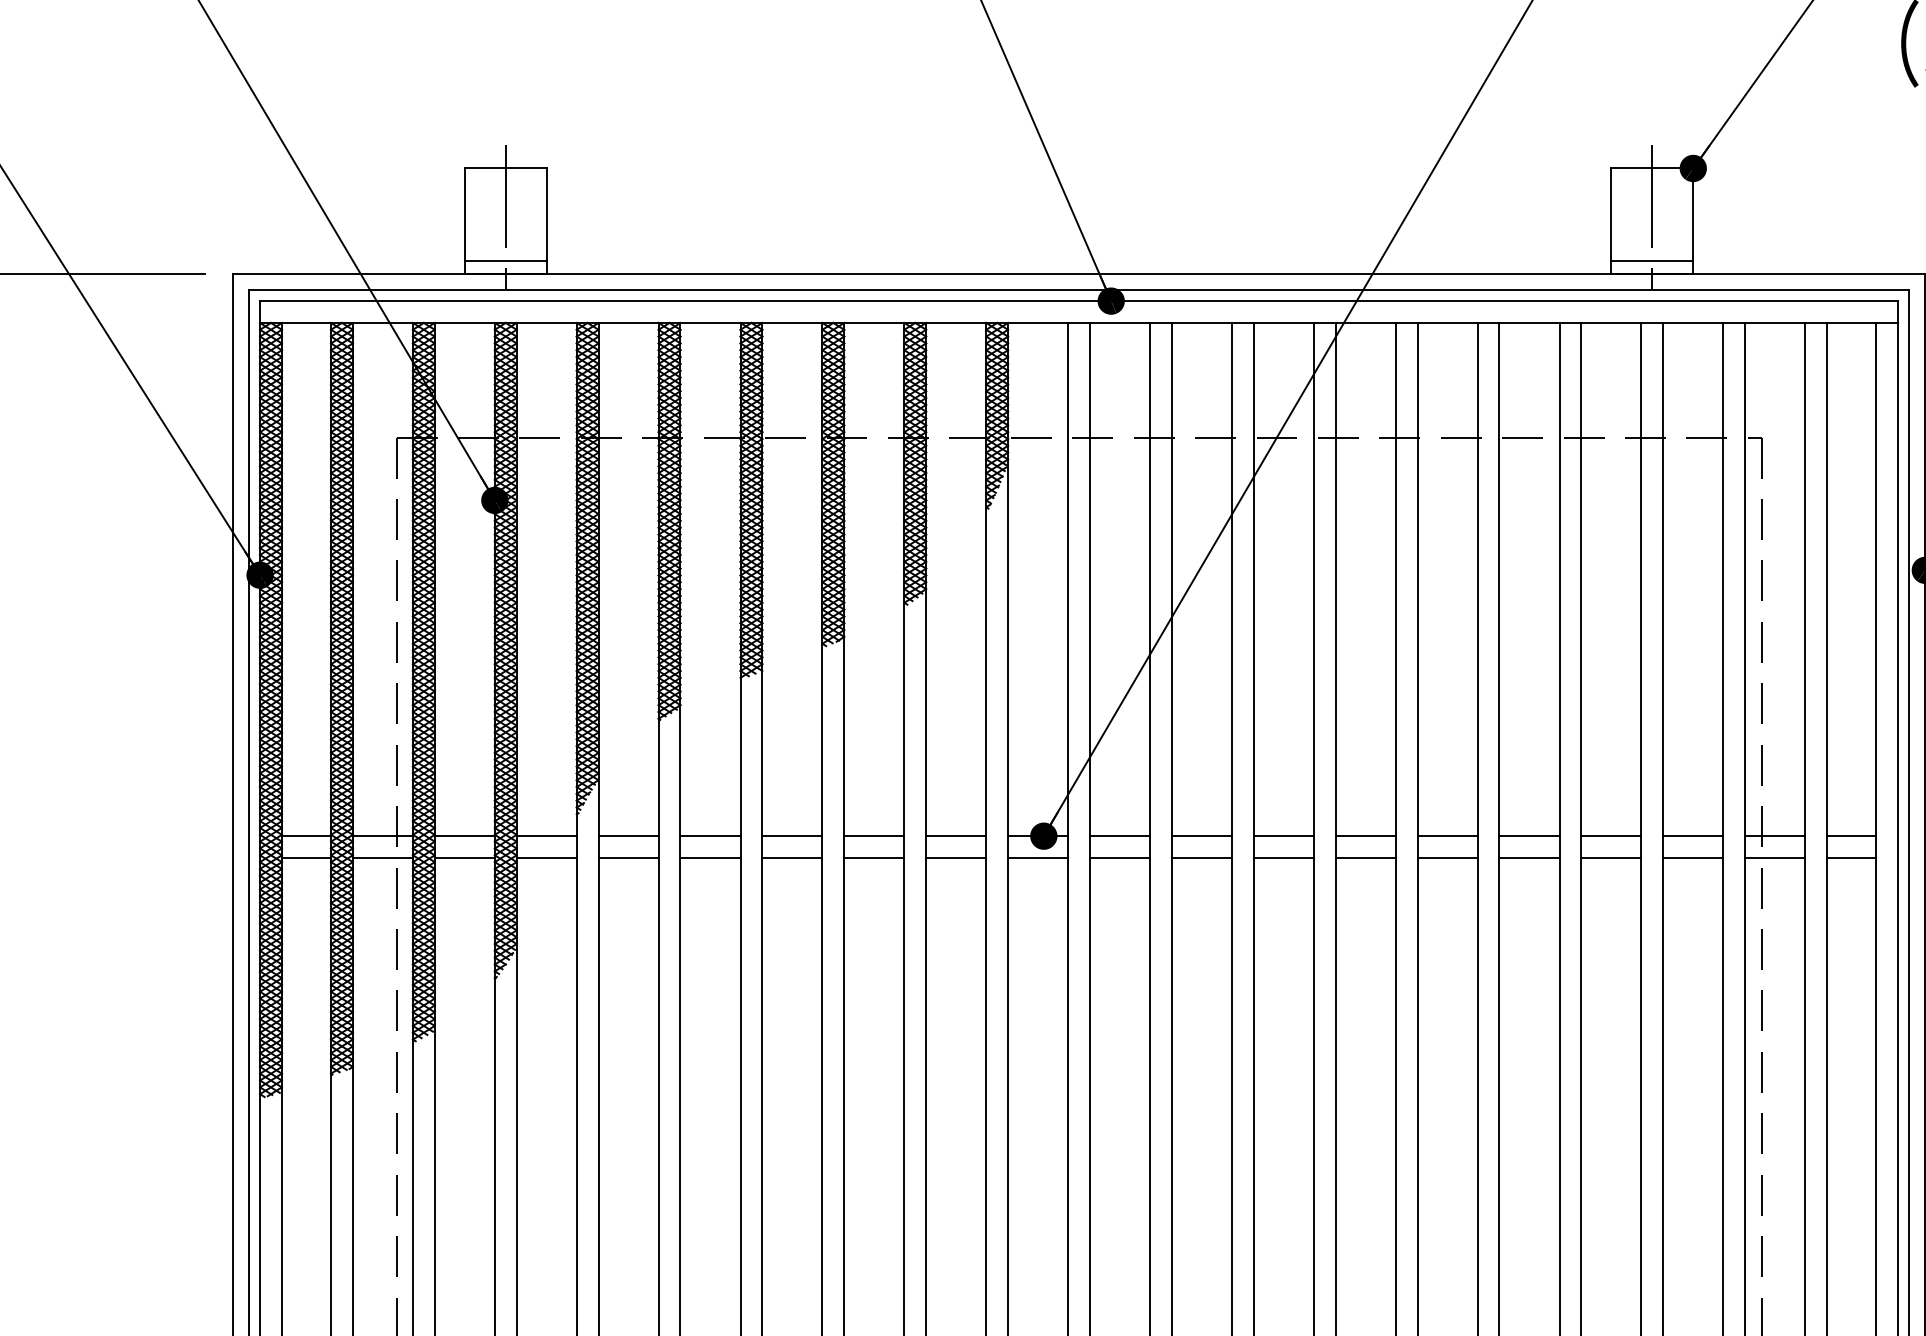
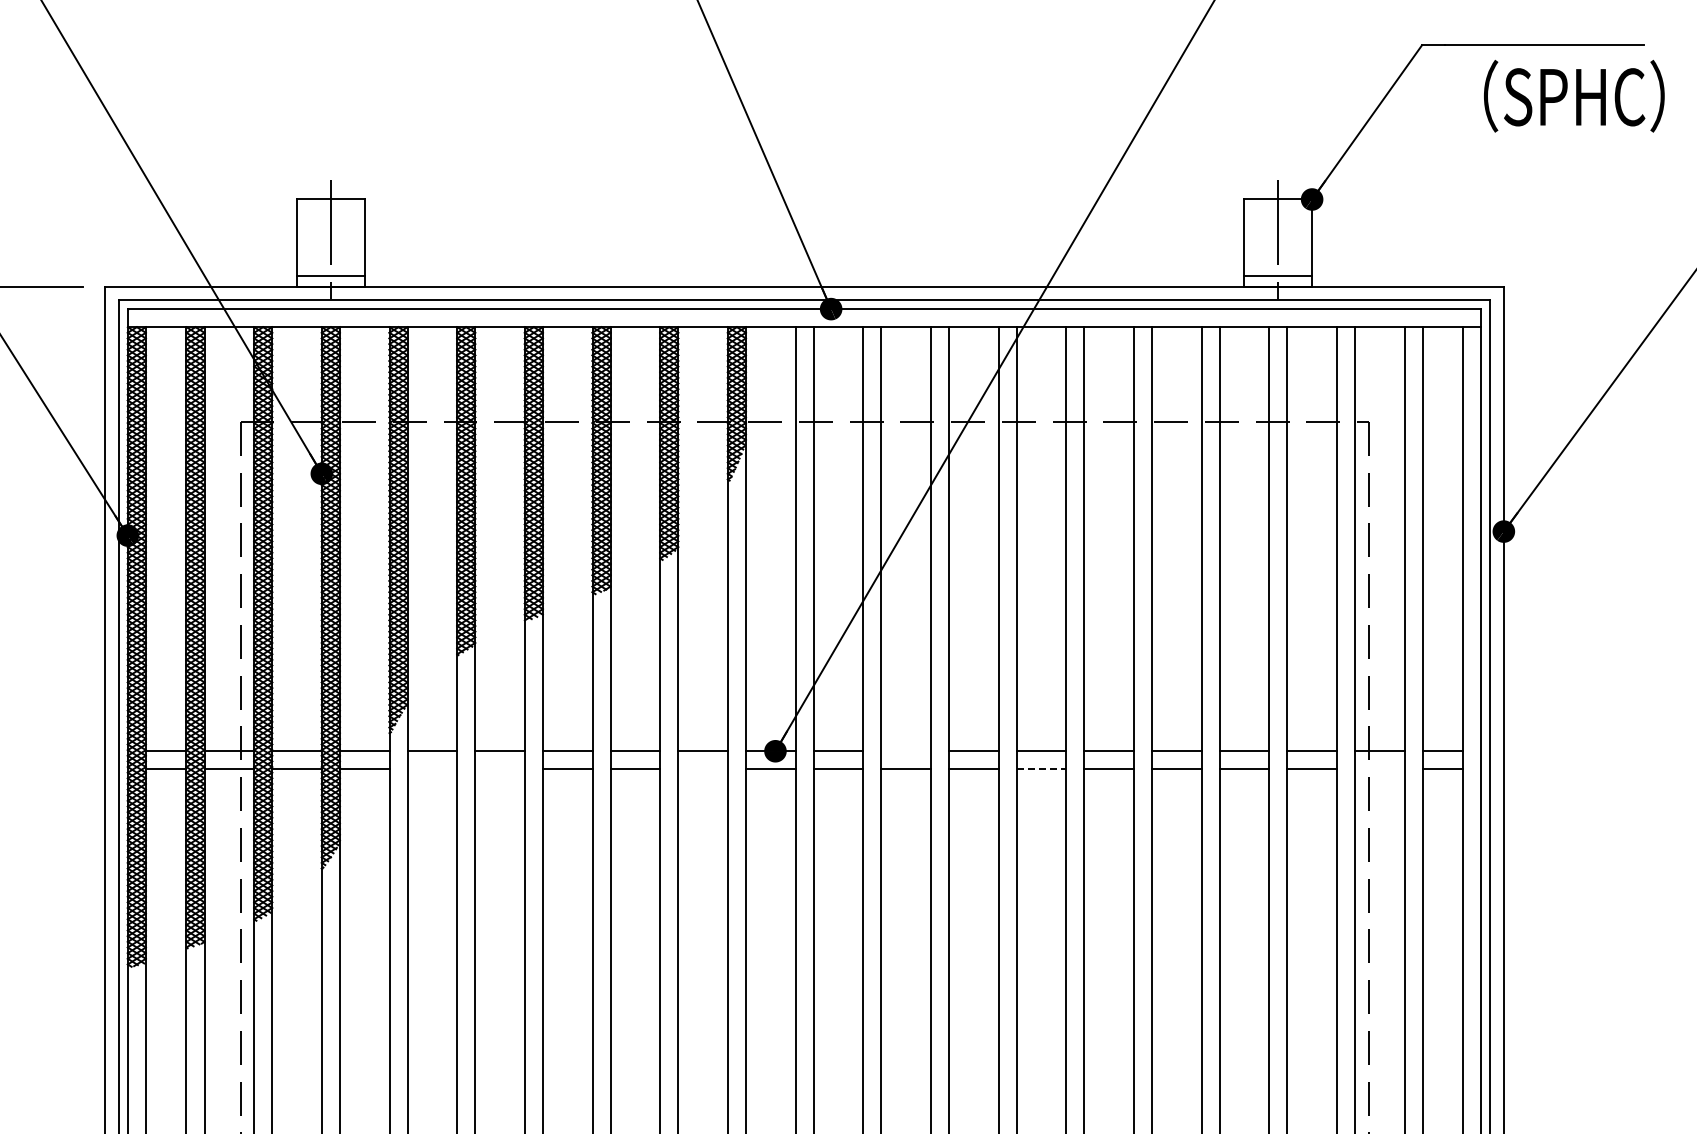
line: (1201, 836) -> (905, 751), removed
line: (628, 858) -> (432, 769), removed
line: (709, 858) -> (499, 769), removed
line: (955, 858) -> (702, 769), removed
line: (1365, 858) -> (1041, 769), solid -> dashed
line: (1774, 858) -> (1379, 769), removed

